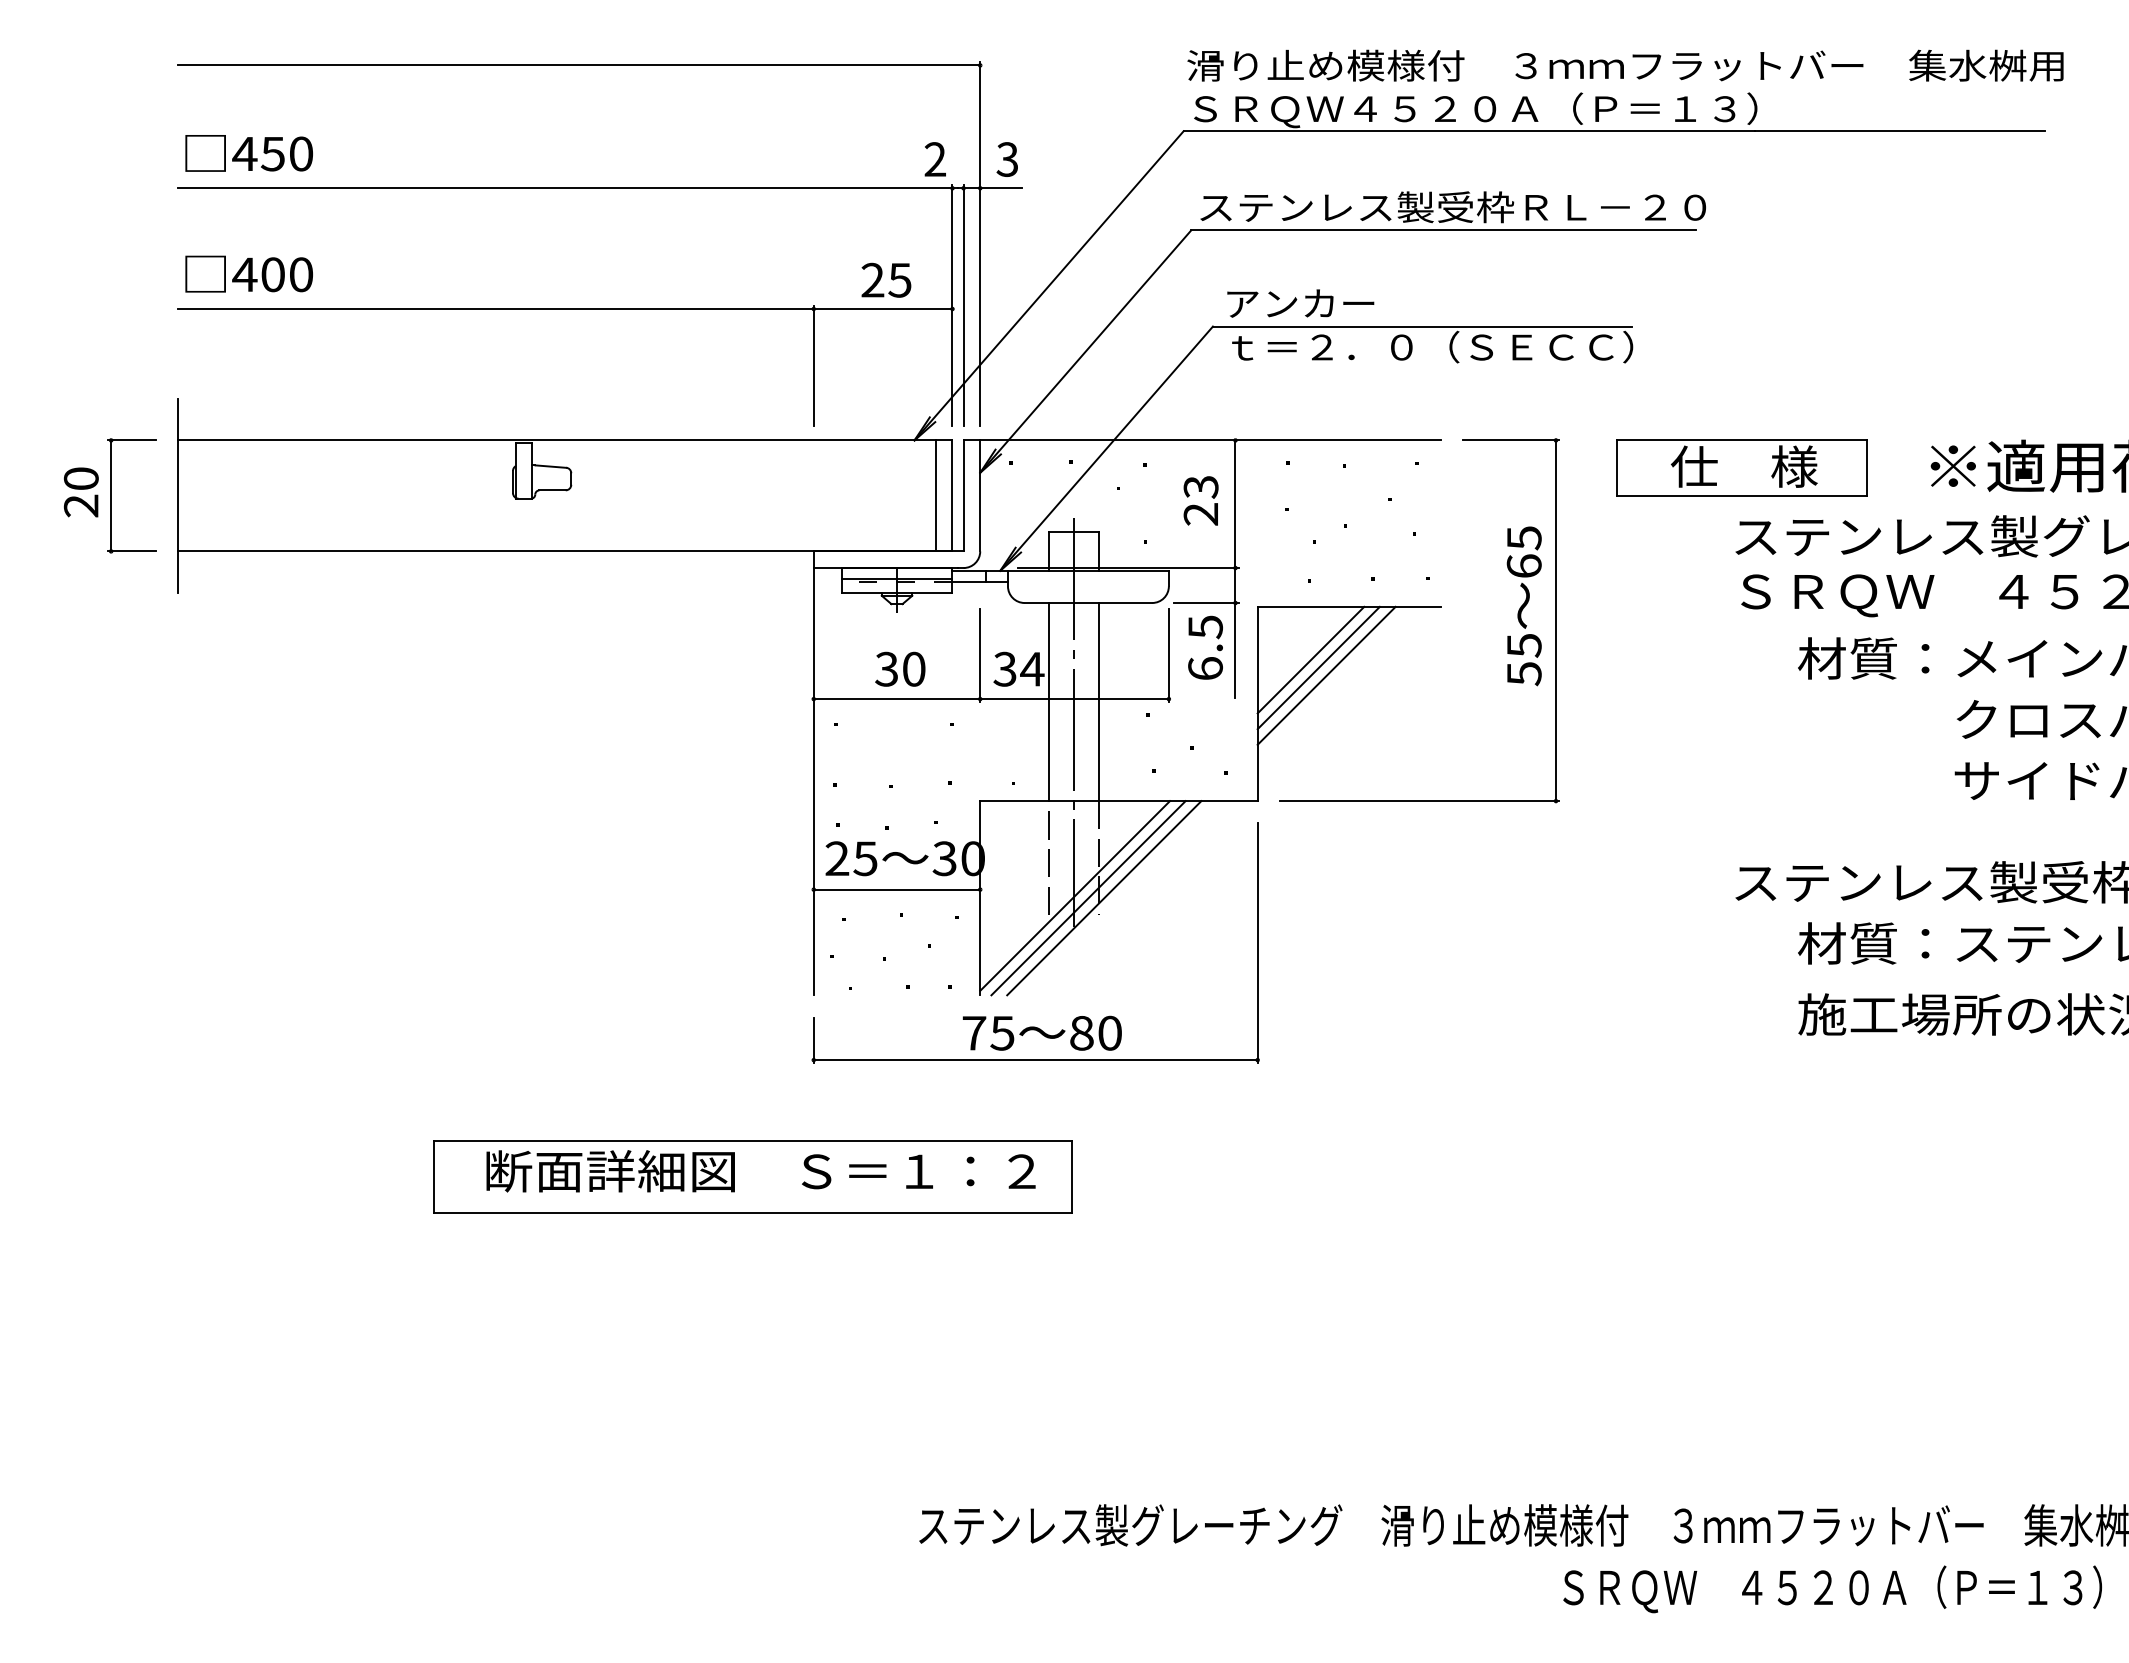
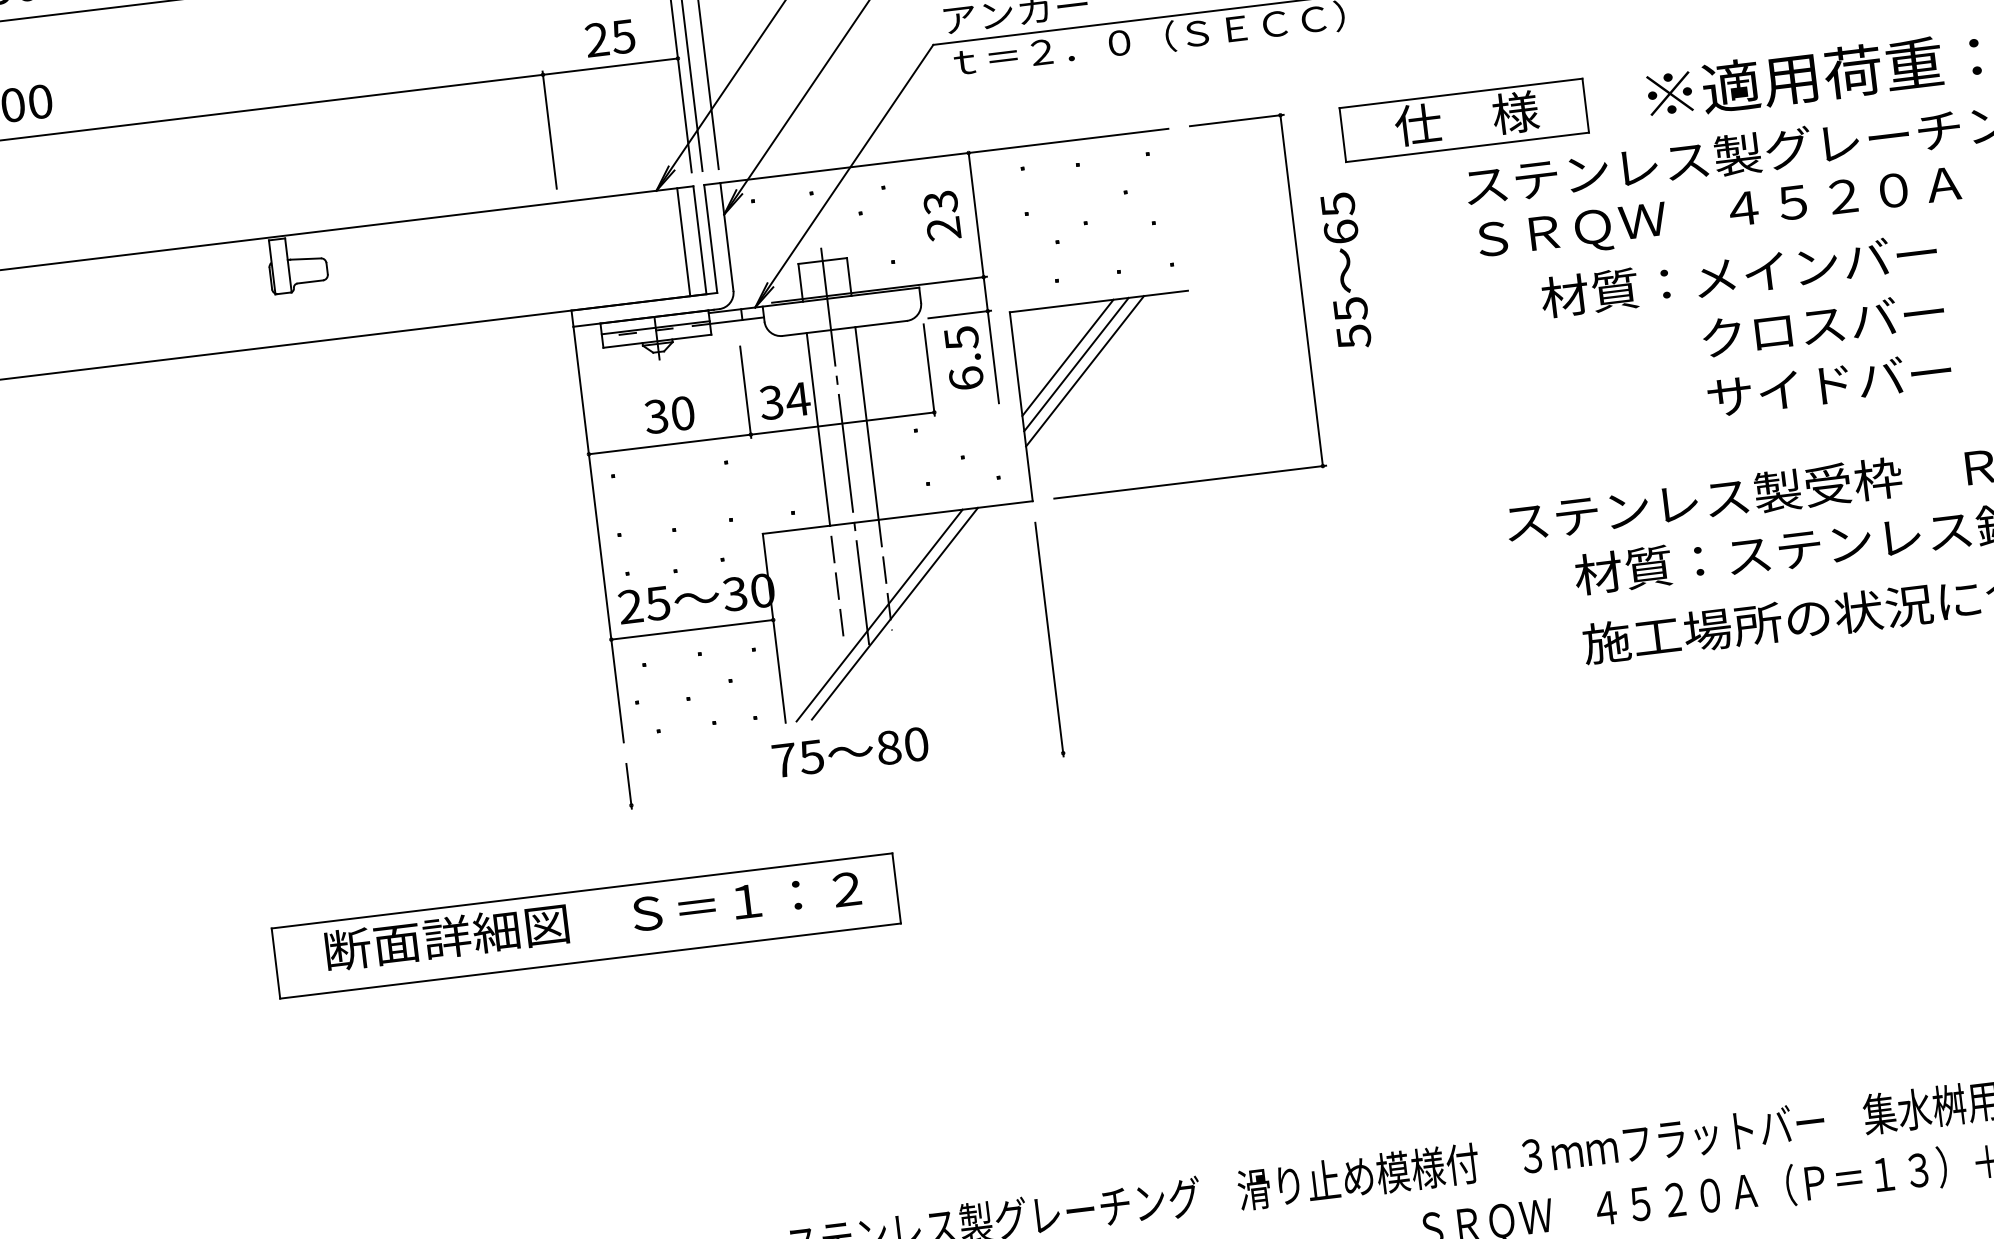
text: (1523, 606) -> (1345, 271), moved
line: (1075, 895) -> (866, 614), removed
line: (1035, 1060) -> (847, 779), removed

